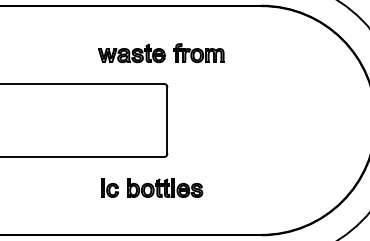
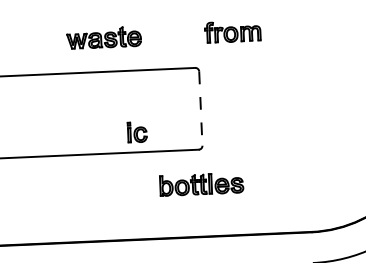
part: (131, 53) -> (103, 37), moved
line: (167, 120) -> (200, 108), solid -> dashed
part: (109, 187) -> (136, 131), moved

